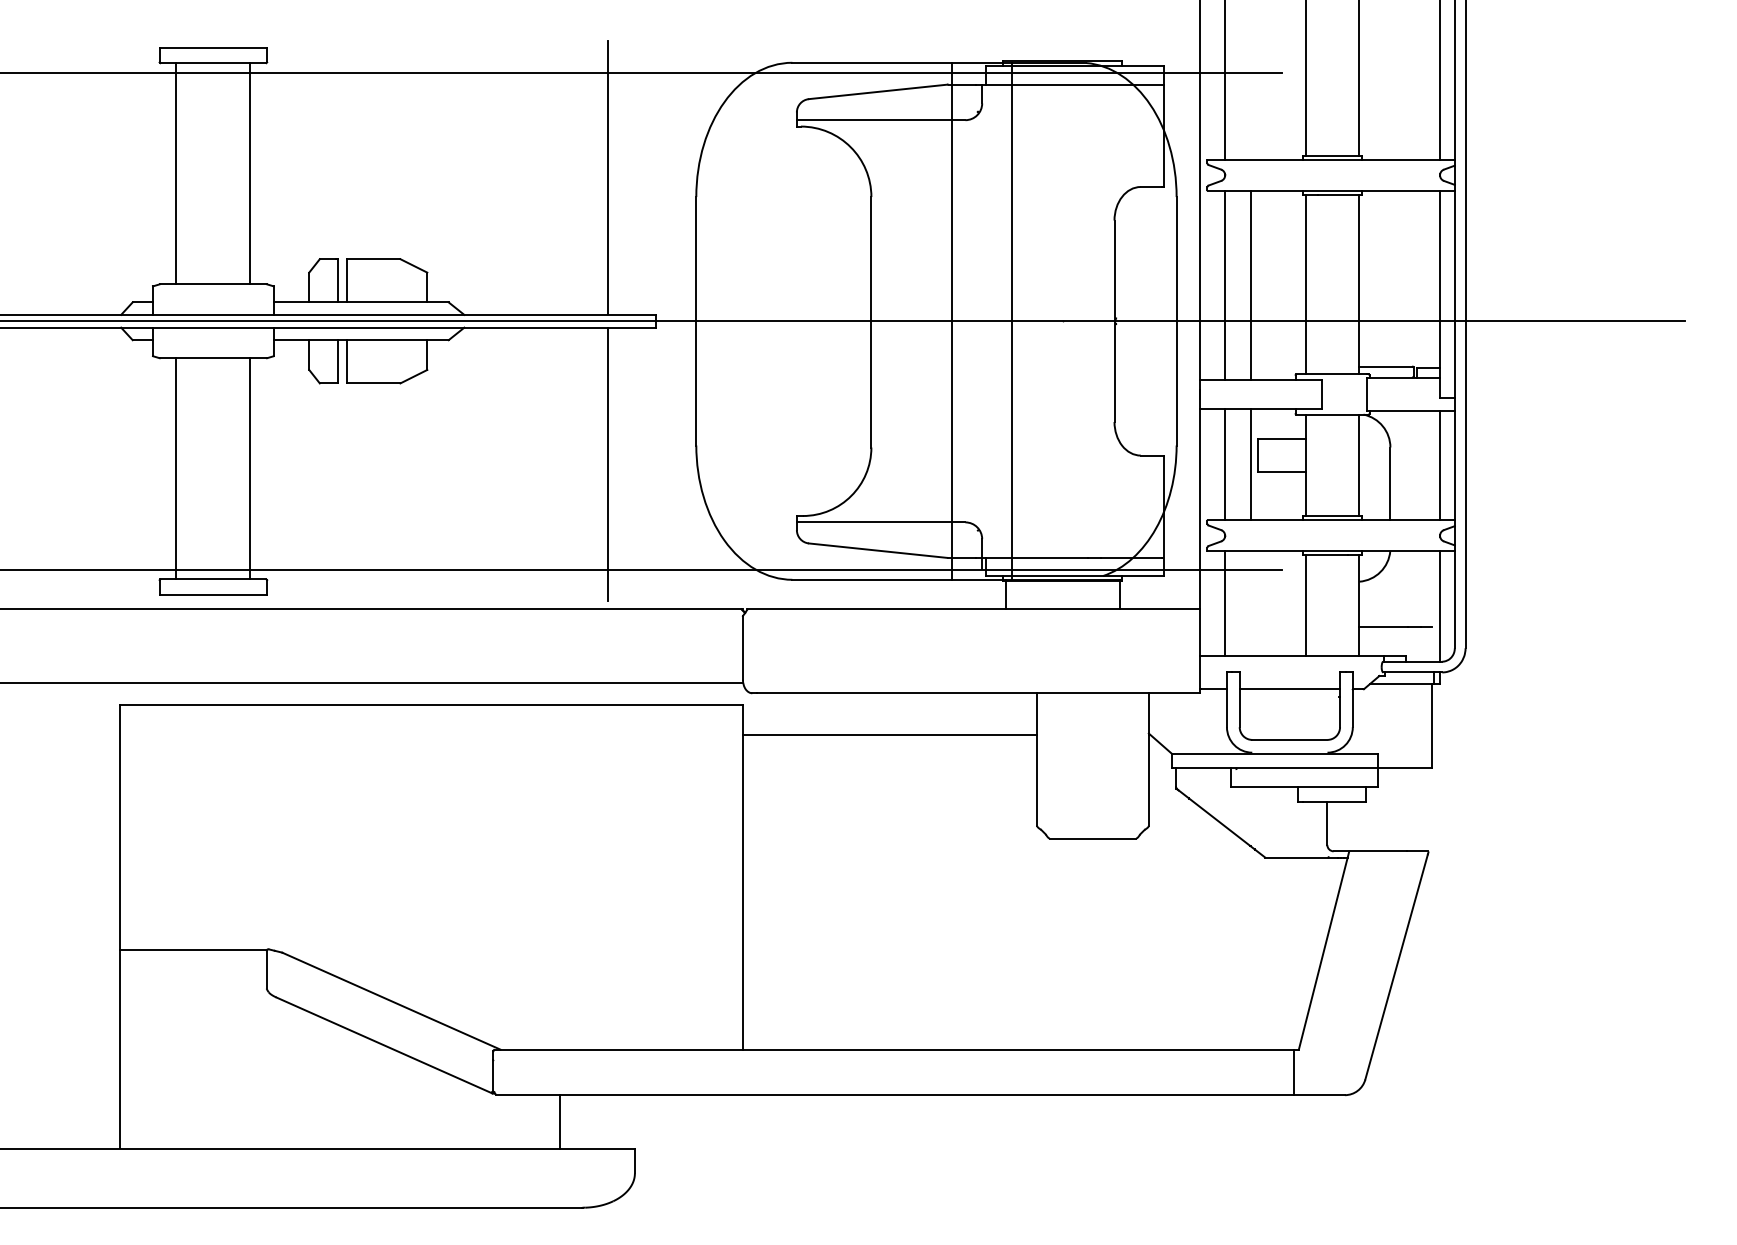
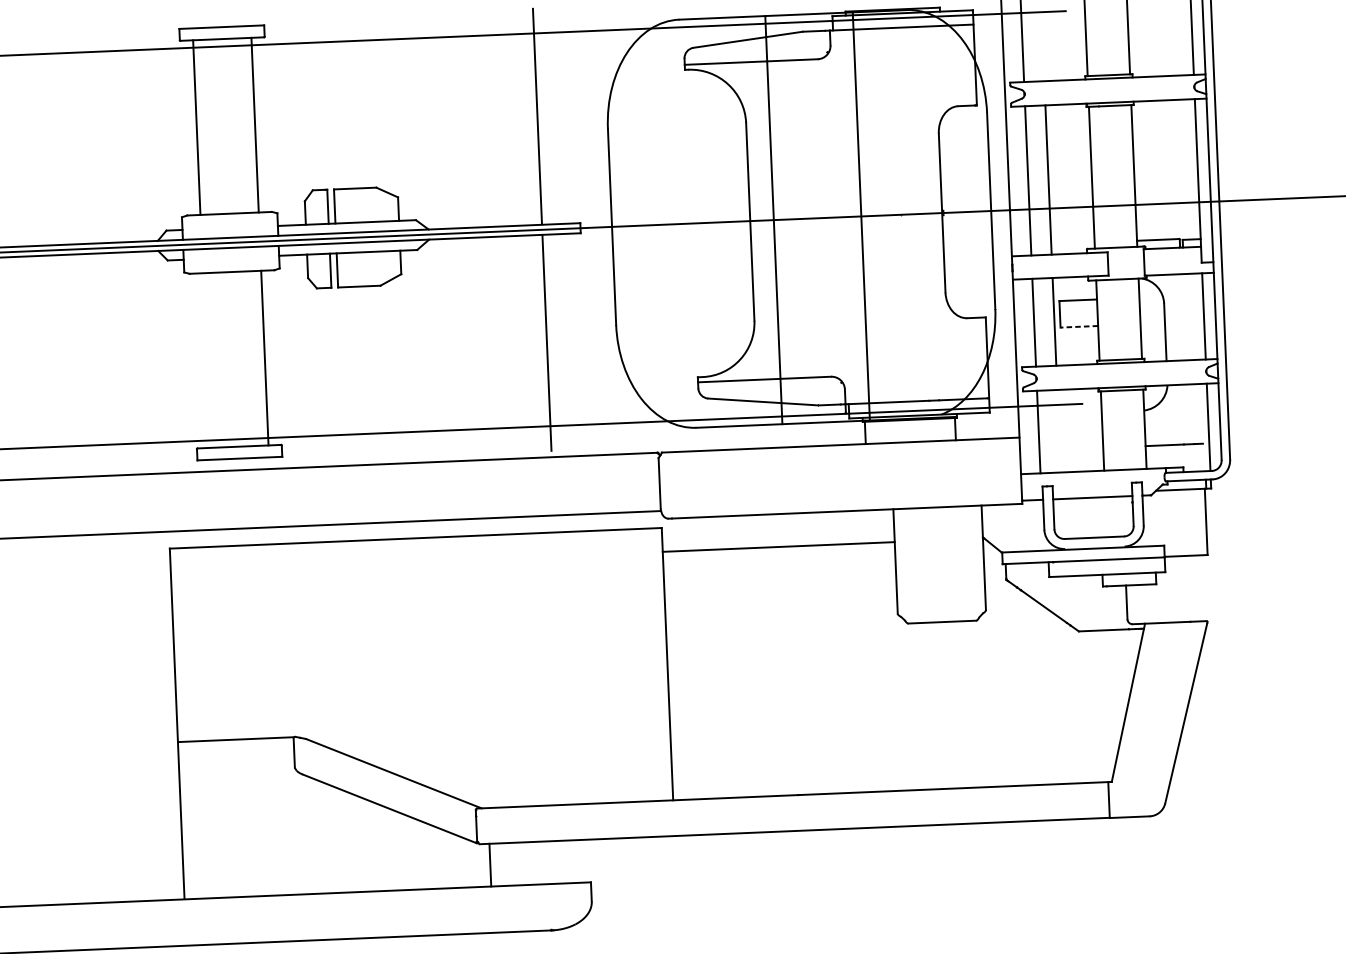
line: (952, 320) -> (773, 219), moved
line: (176, 468) -> (206, 360), removed
line: (1281, 472) -> (1078, 326), solid -> dashed
line: (559, 1121) -> (490, 864), moved

